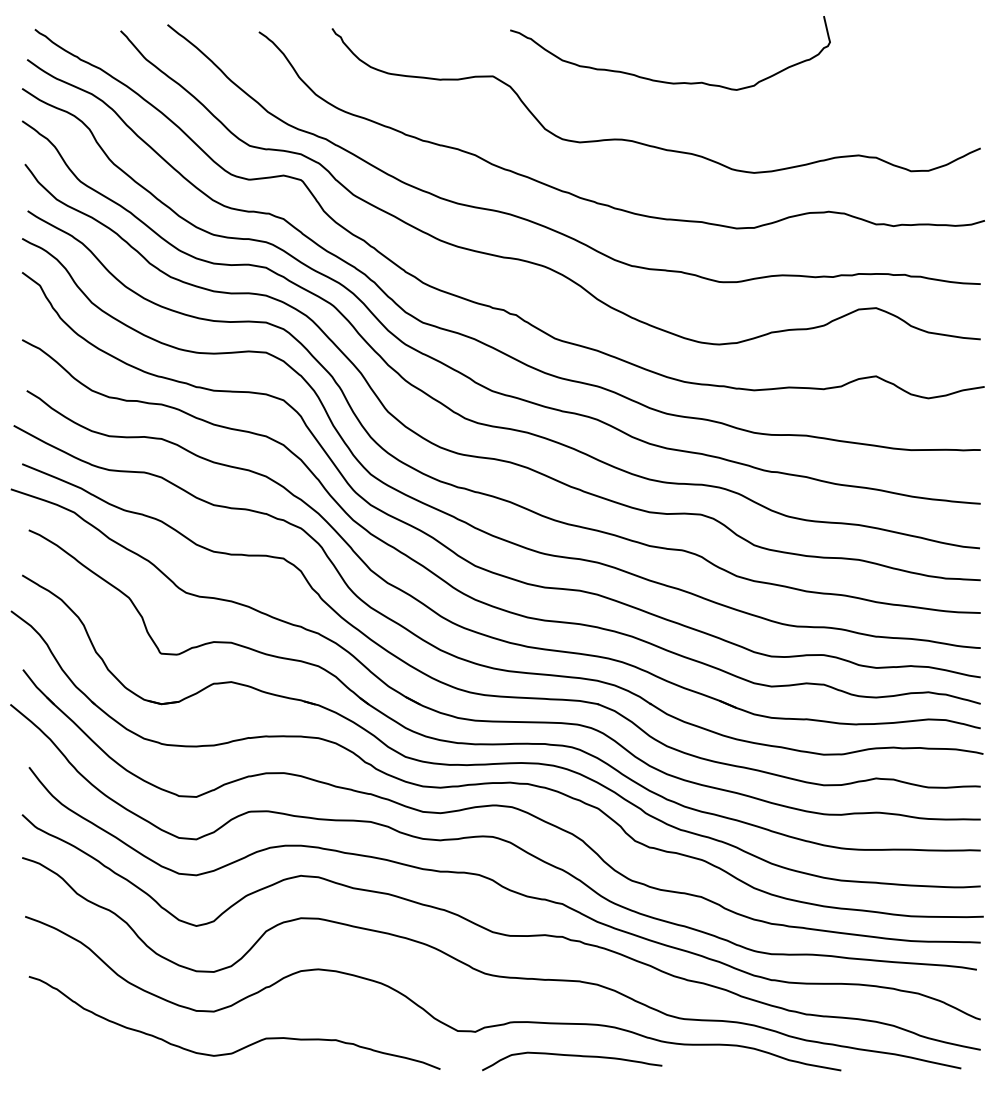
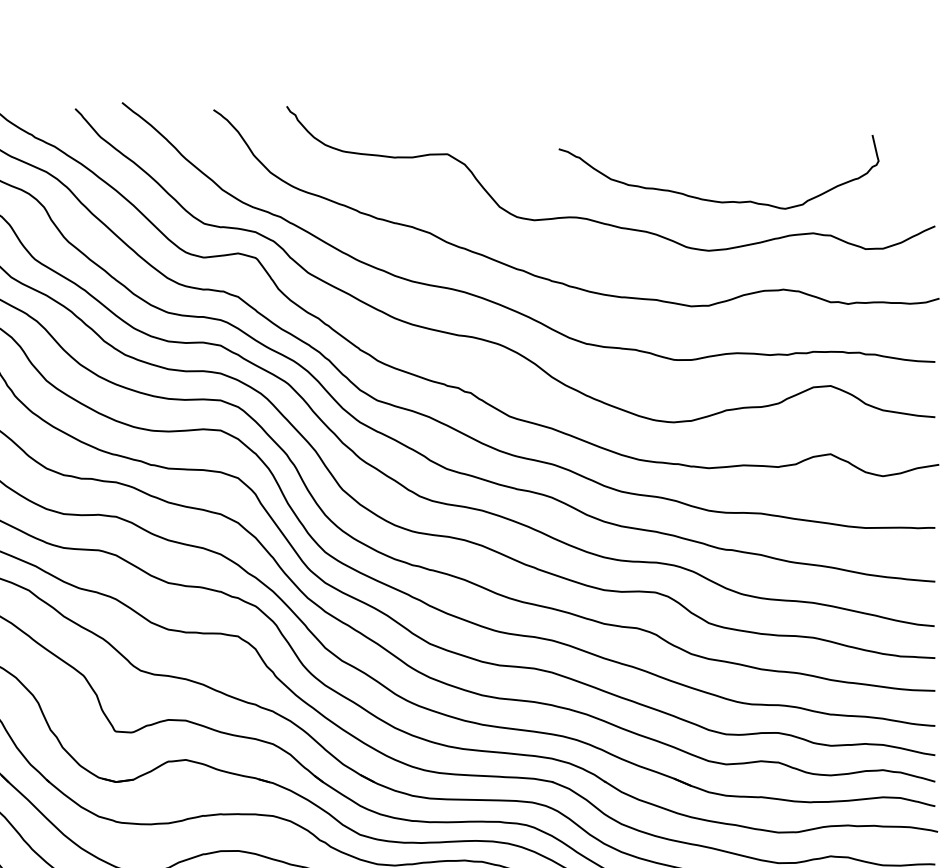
curve: (667, 81) -> (716, 200), moved

